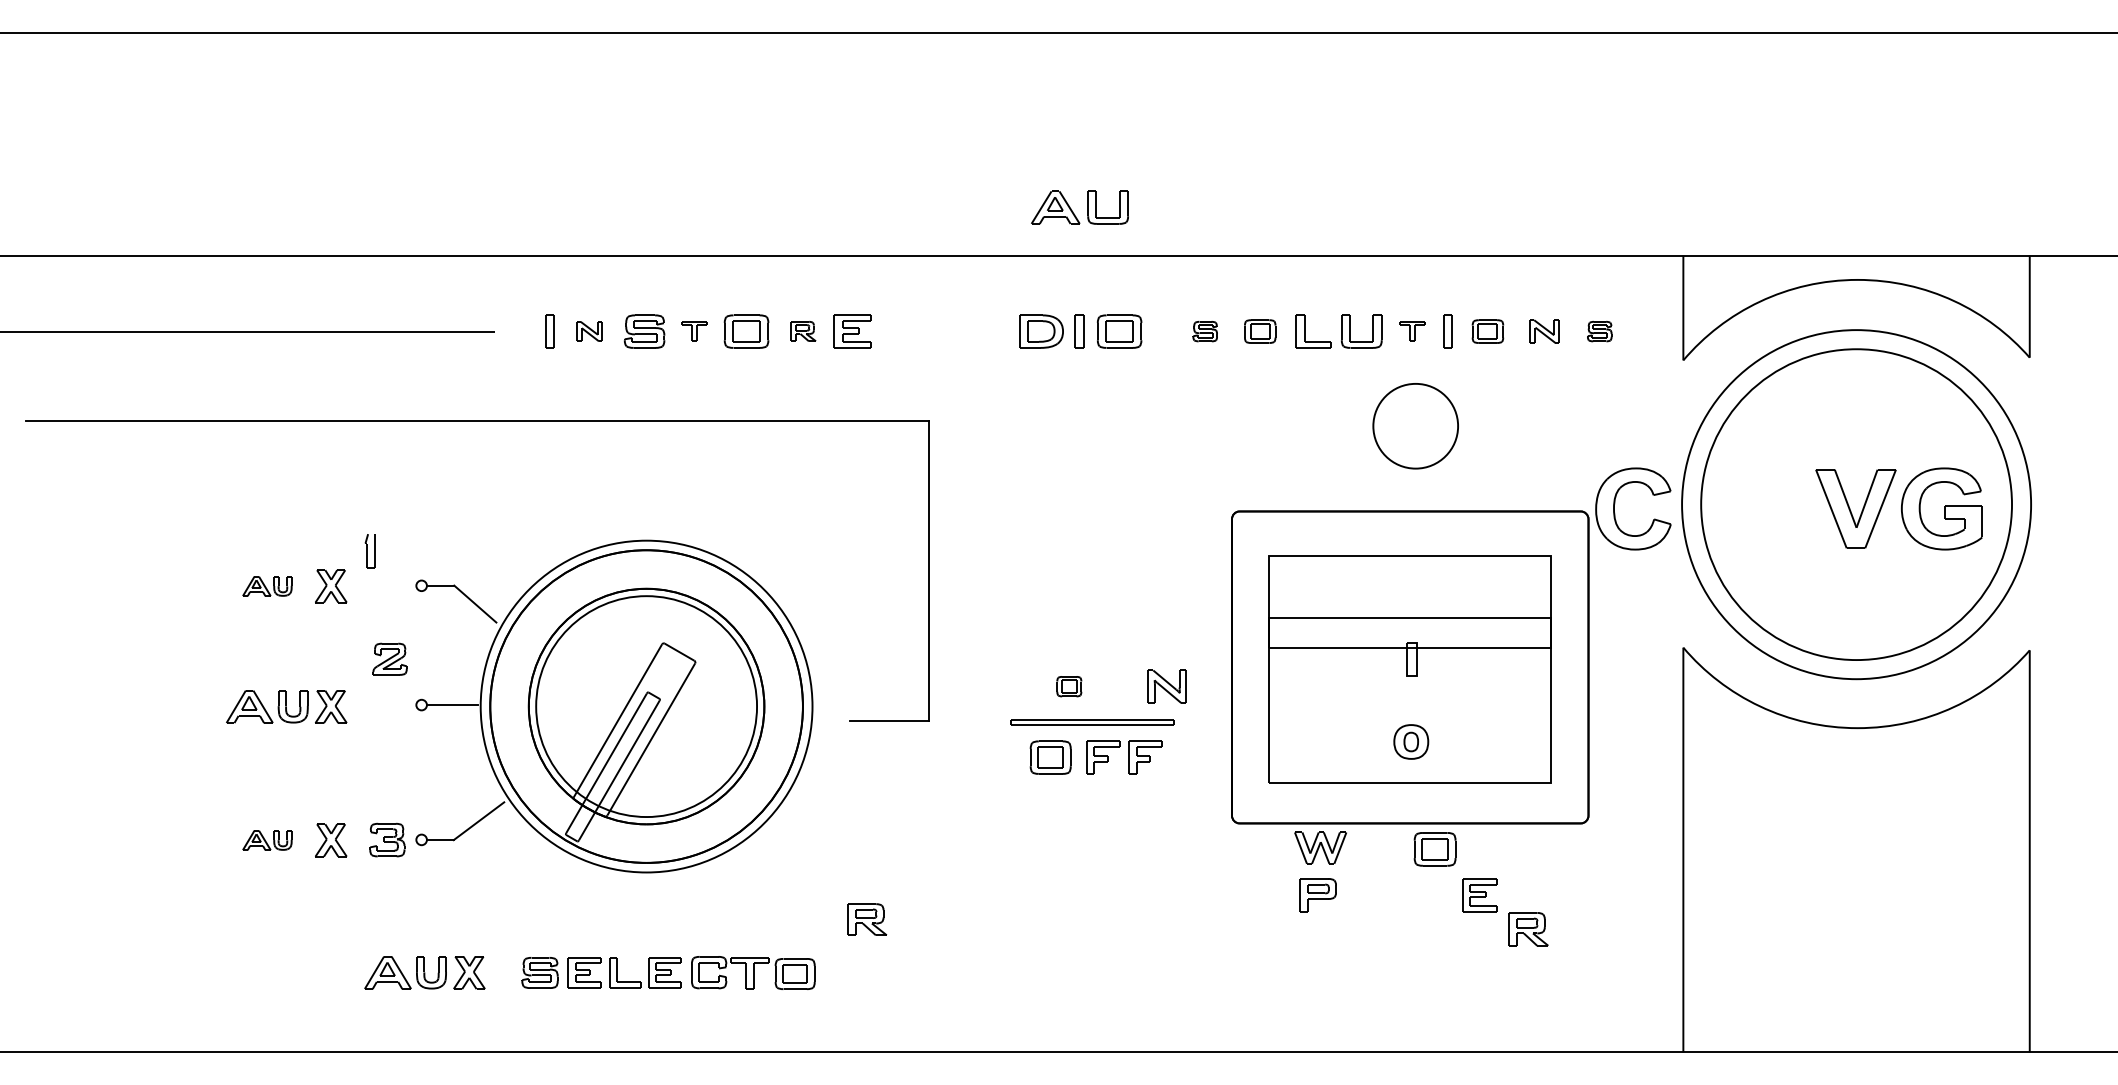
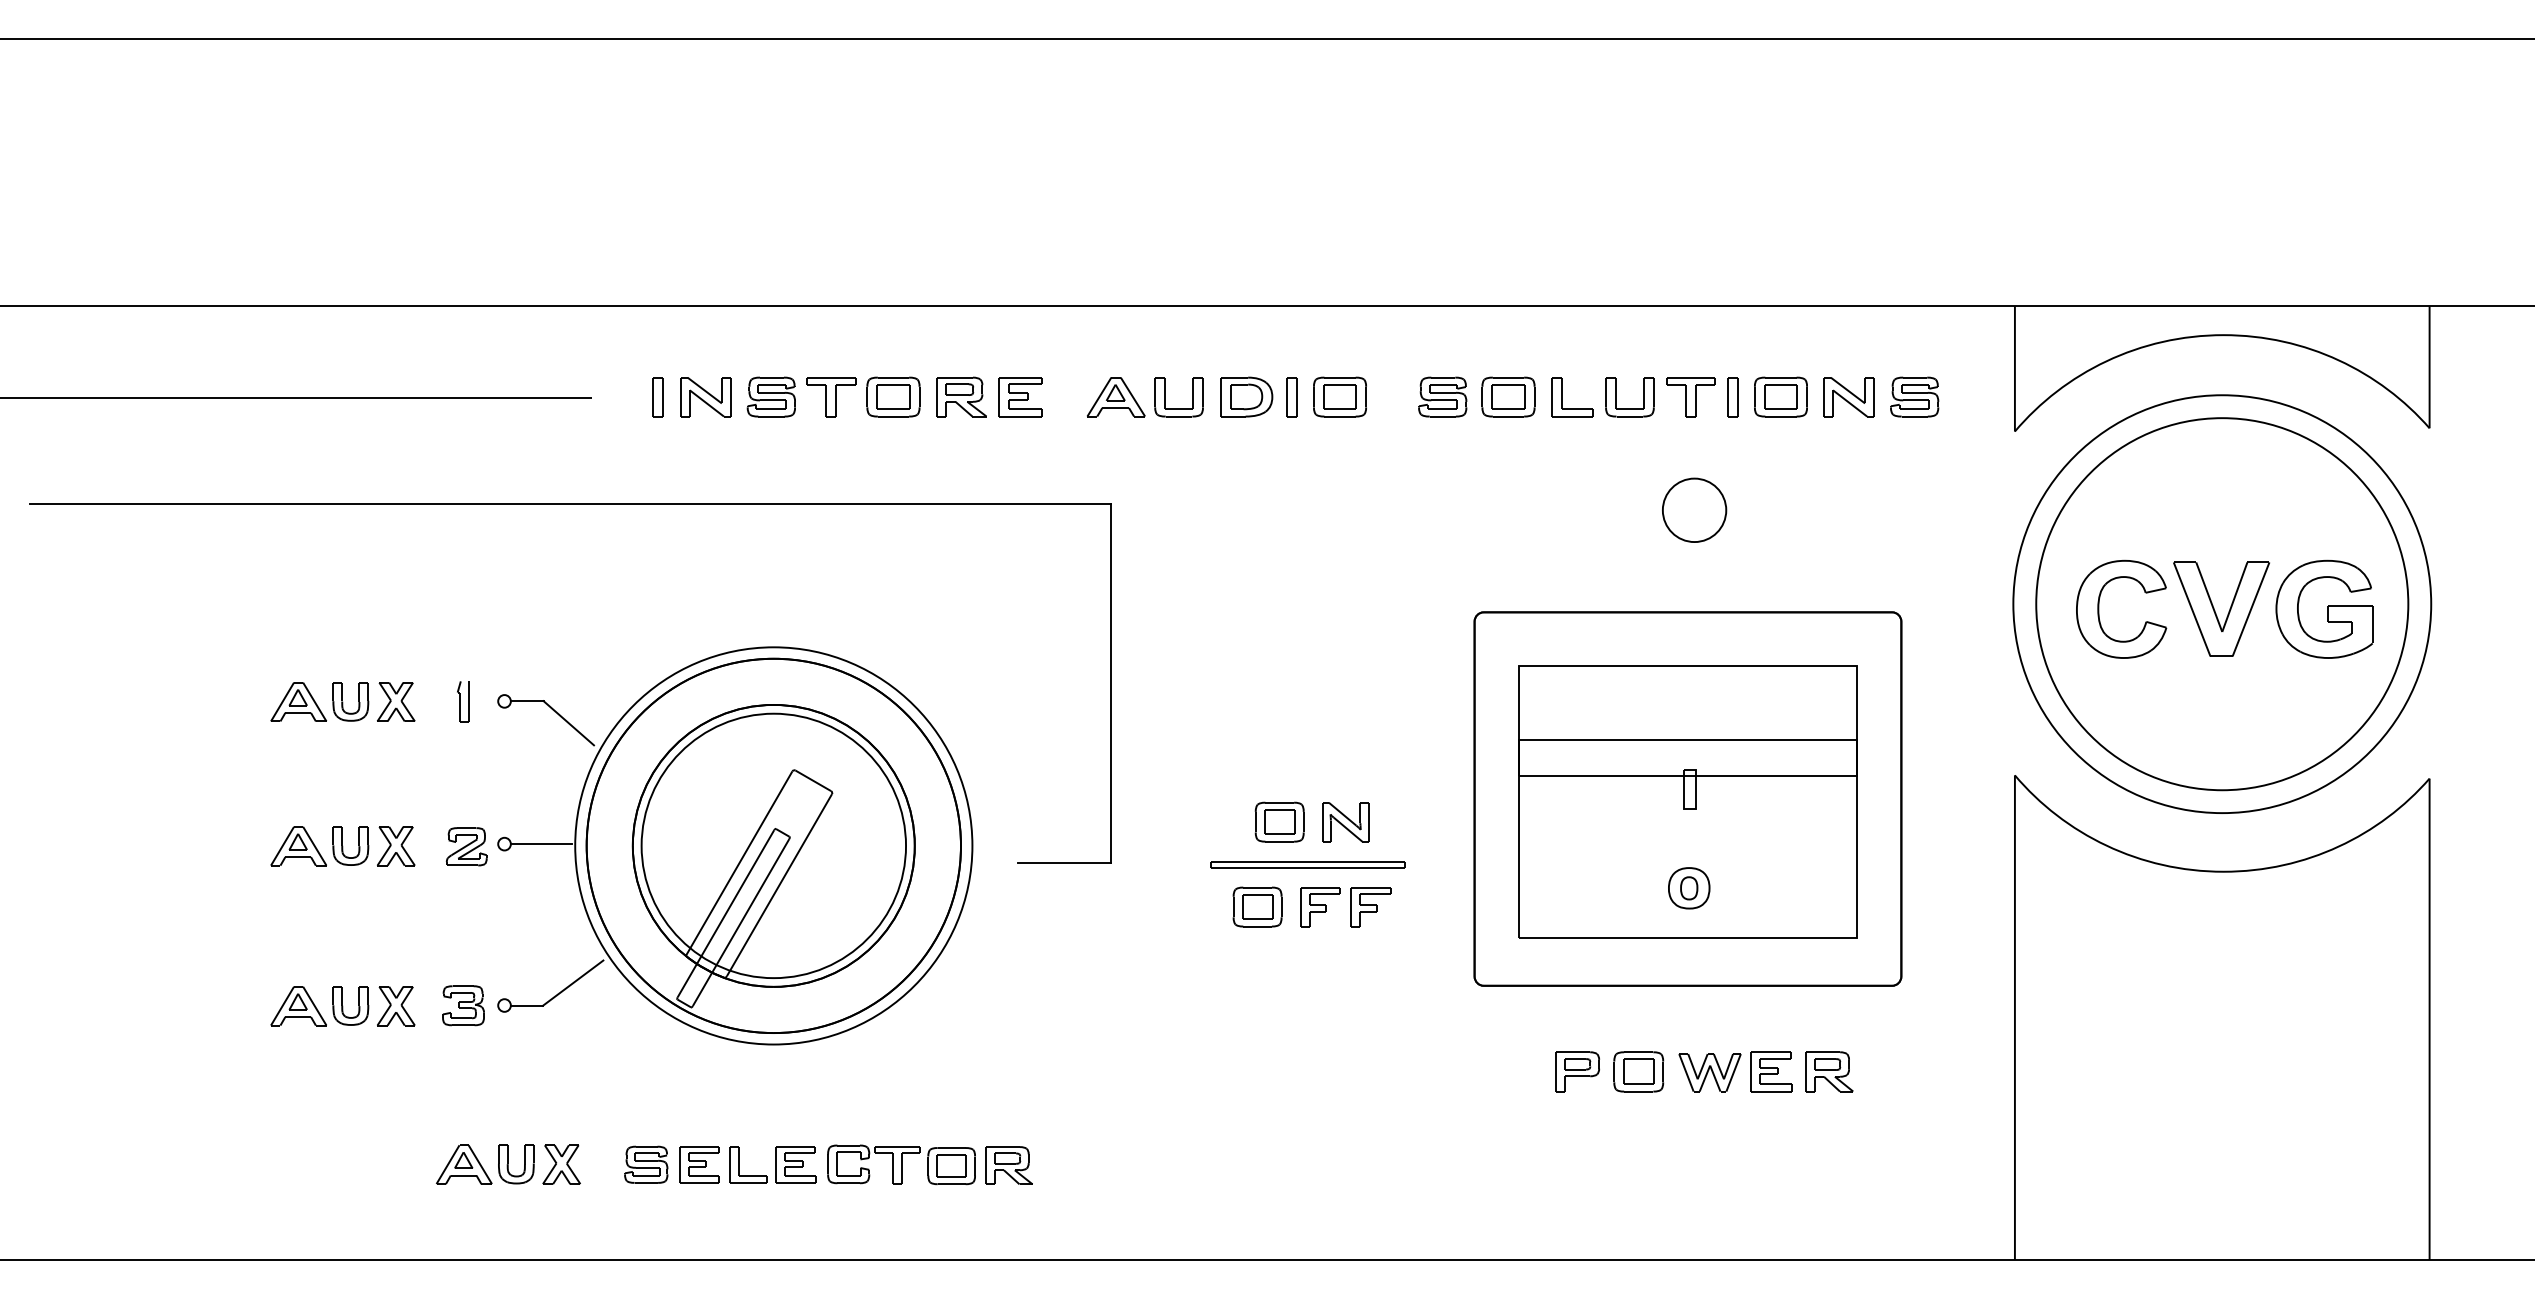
part: (1073, 211) -> (1137, 401), moved
part: (589, 331) -> (705, 396), size x1.67
part: (694, 331) -> (831, 396), size x1.67
part: (803, 331) -> (961, 396), size x1.67
part: (1204, 331) -> (1441, 396), size x1.67
part: (1259, 331) -> (1507, 396), size x1.43
part: (1412, 331) -> (1690, 396), size x1.67
part: (1487, 331) -> (1780, 396), size x1.43
part: (1544, 331) -> (1848, 396), size x1.43
part: (1599, 331) -> (1914, 396), size x1.67
circle: (1415, 425) -> (1694, 509), size x0.62
part: (1615, 503) -> (2100, 602), moved
part: (369, 551) -> (462, 702), moved
part: (267, 586) -> (319, 702), size x1.67
part: (389, 658) -> (466, 845), moved
part: (1069, 686) -> (1280, 821), size x1.67
part: (1166, 686) -> (1344, 821), moved
part: (267, 840) -> (319, 1006), size x1.67
part: (1320, 847) -> (1709, 1072), moved
part: (1434, 849) -> (1638, 1072), moved
part: (867, 919) -> (1009, 1165), moved
part: (1528, 929) -> (1829, 1072), moved

